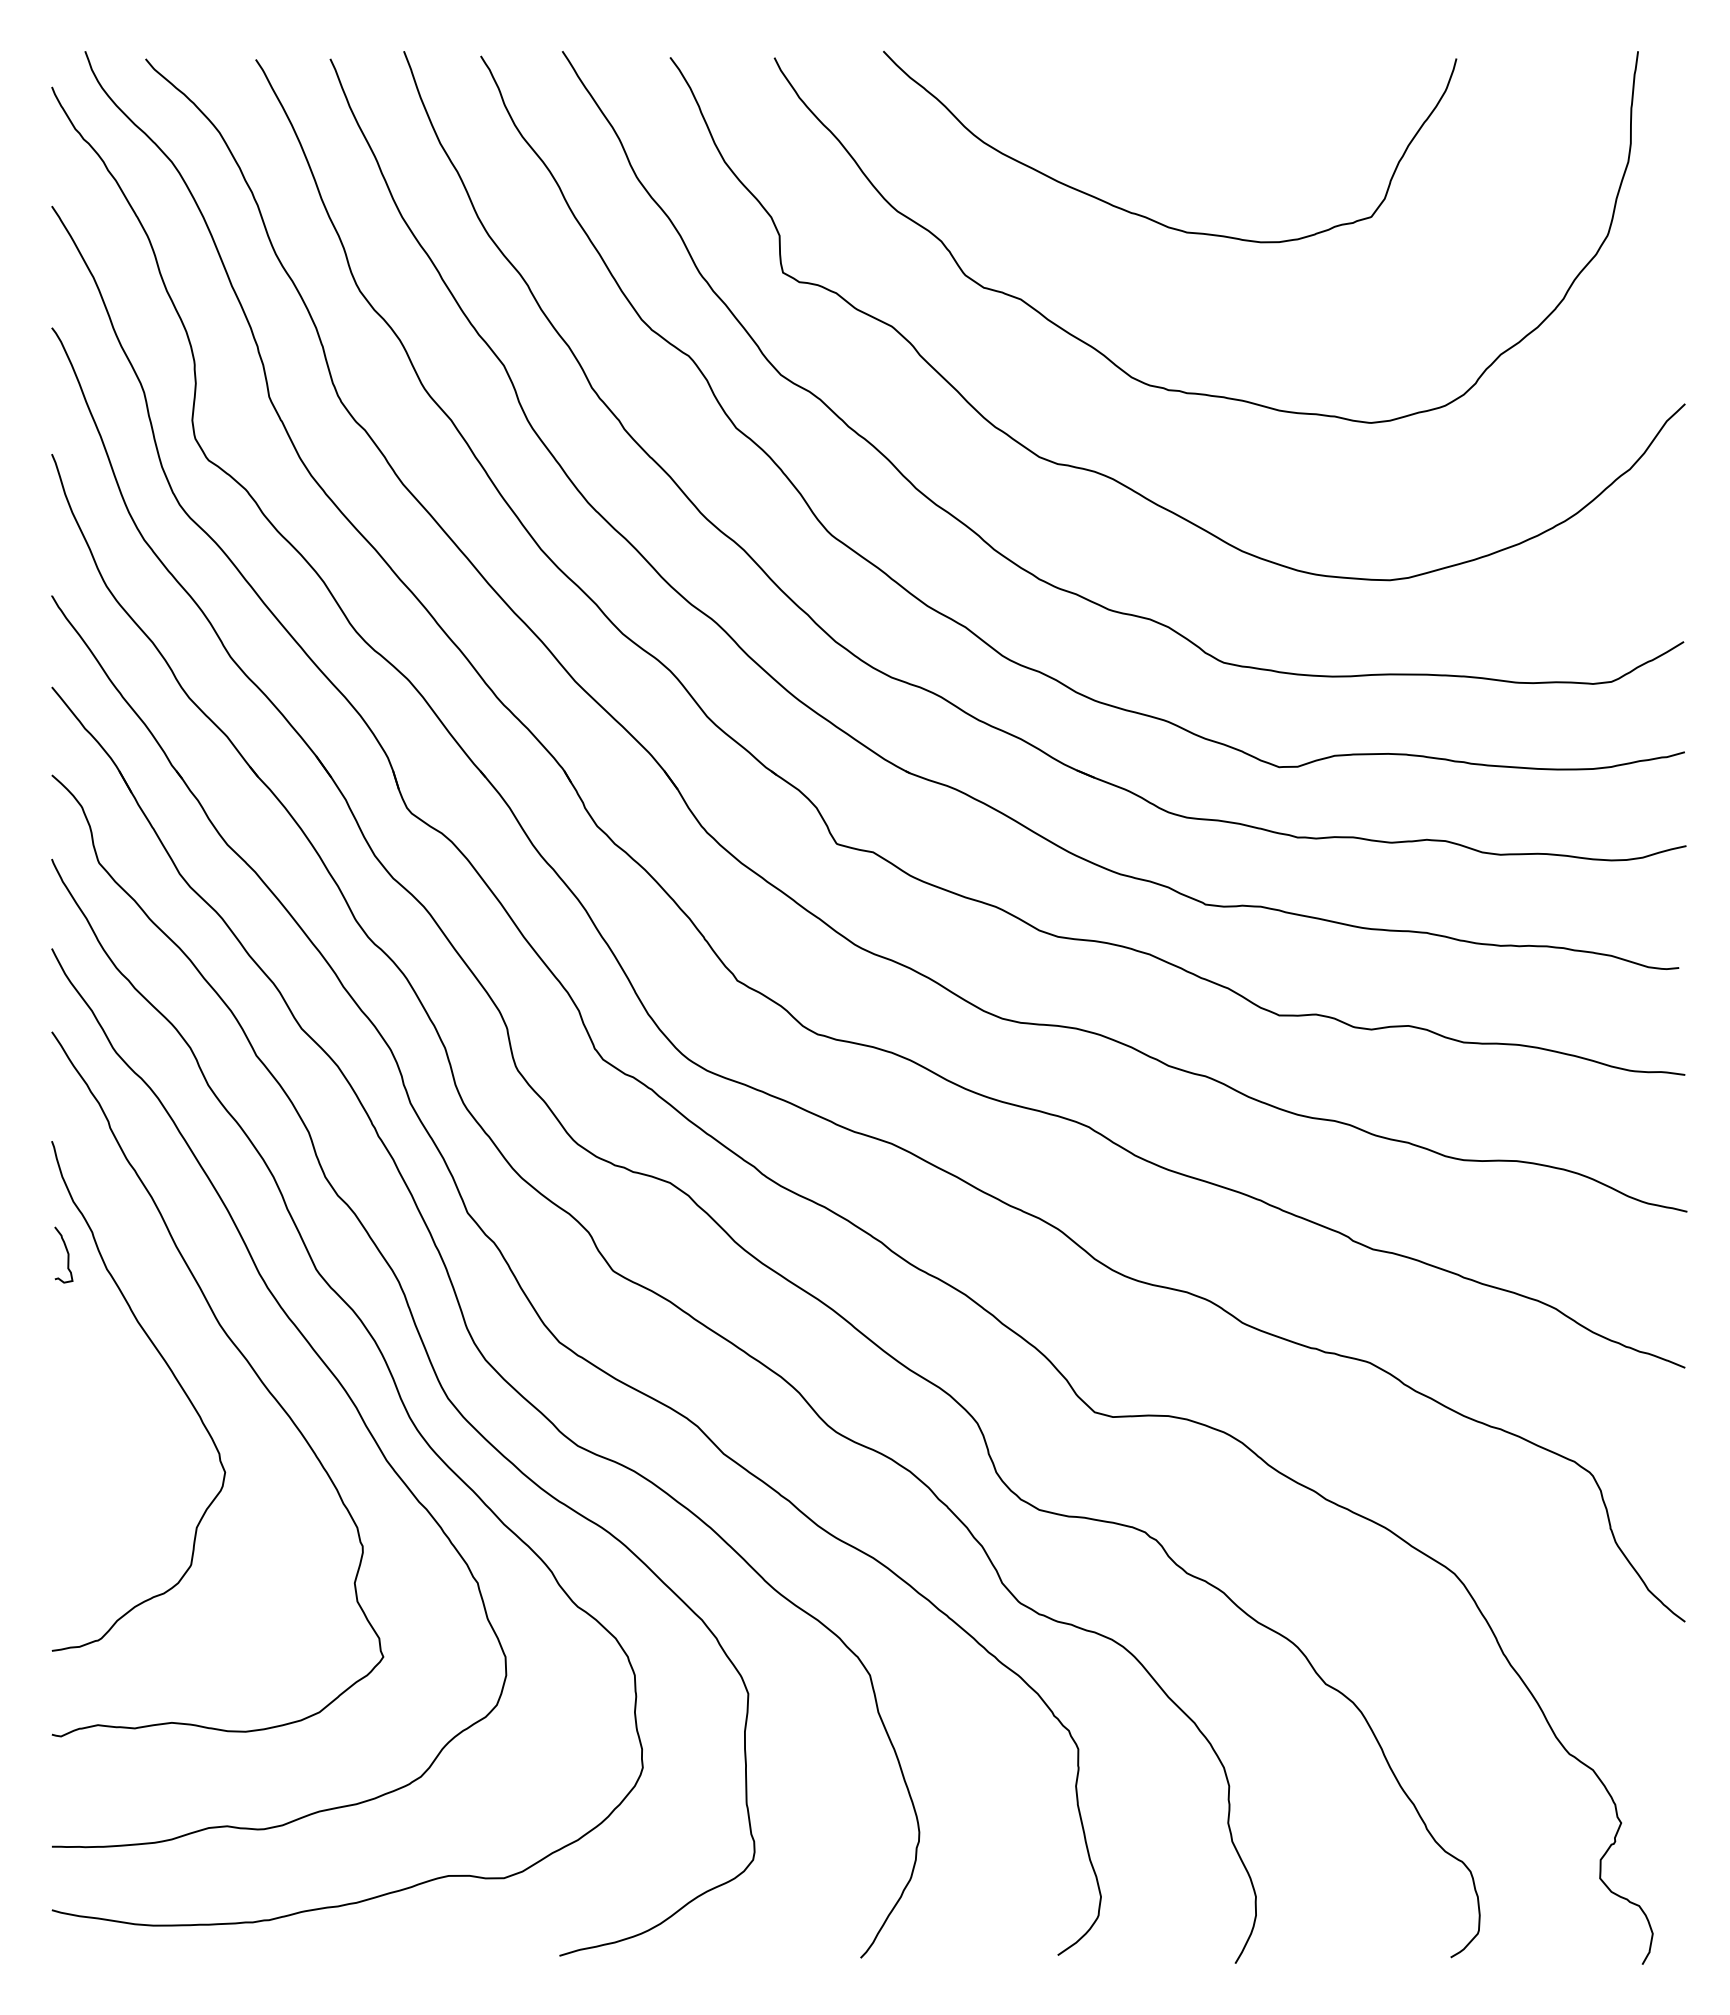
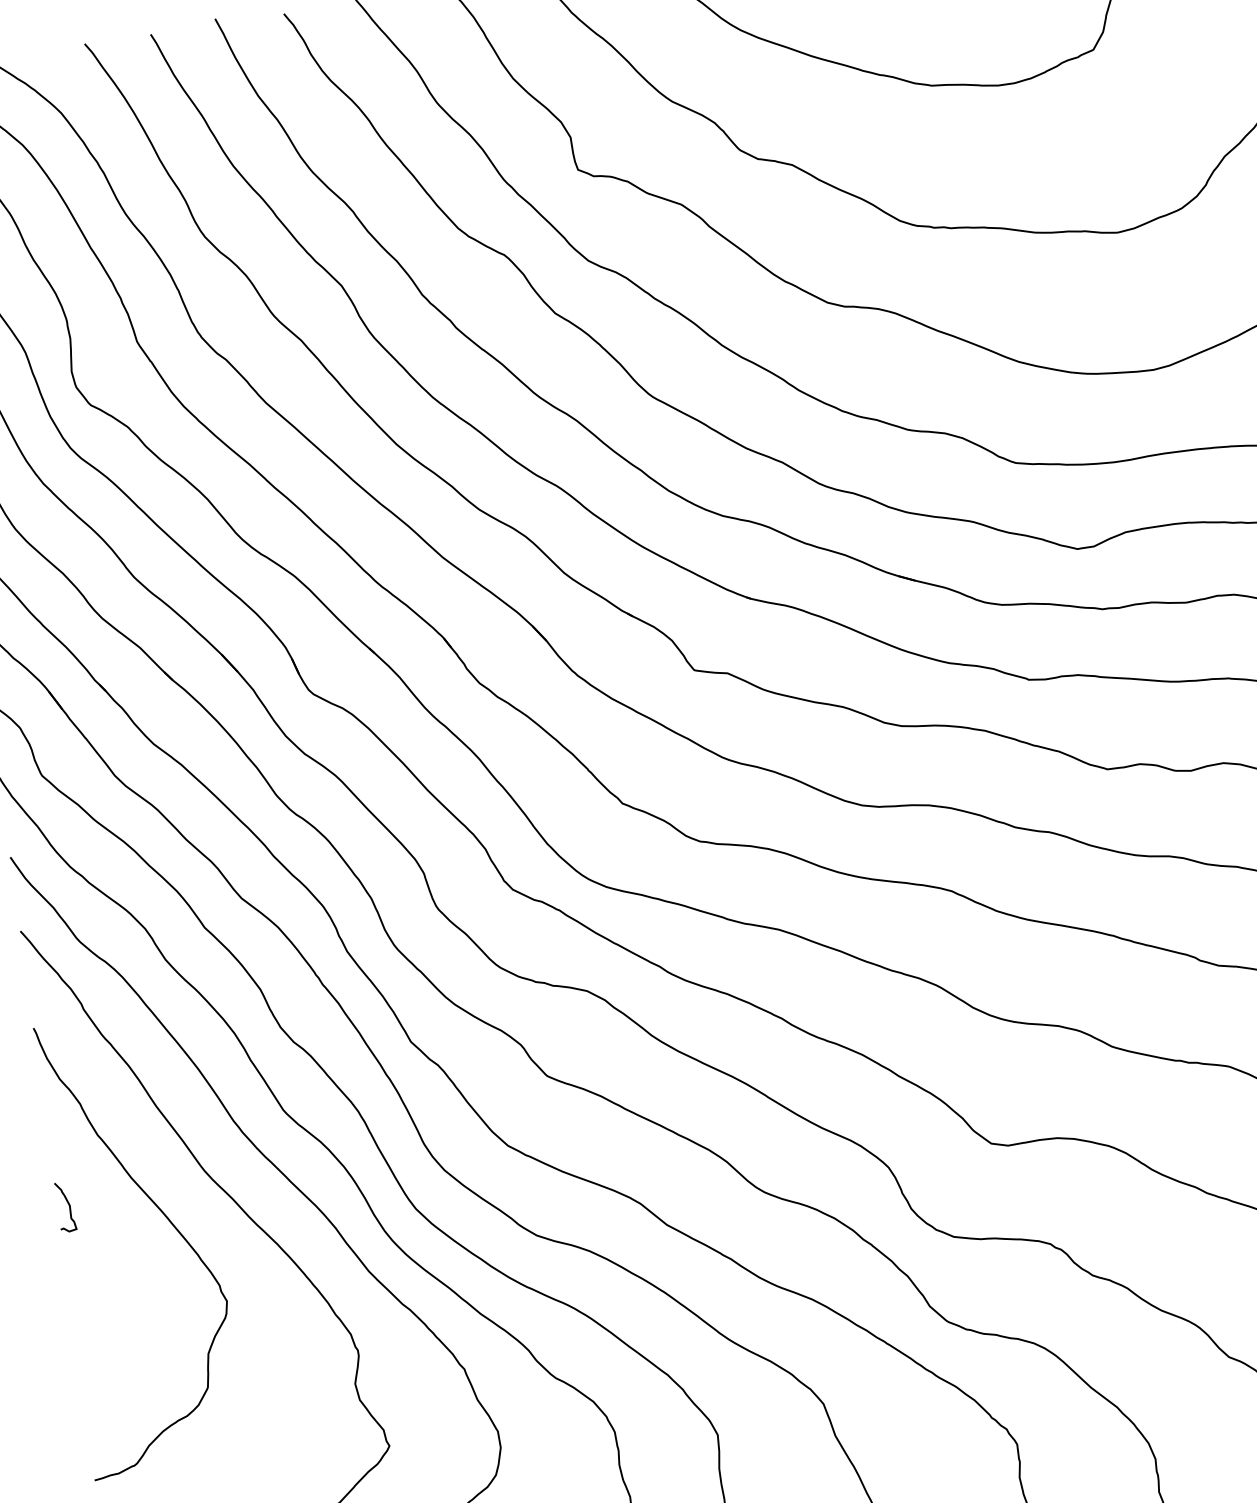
curve: (67, 1254) -> (68, 1206), moved

